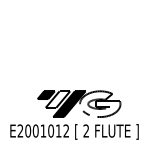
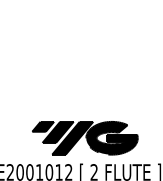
fill: (57, 99) -> (57, 132), added
fill: (100, 104) -> (112, 138), added

